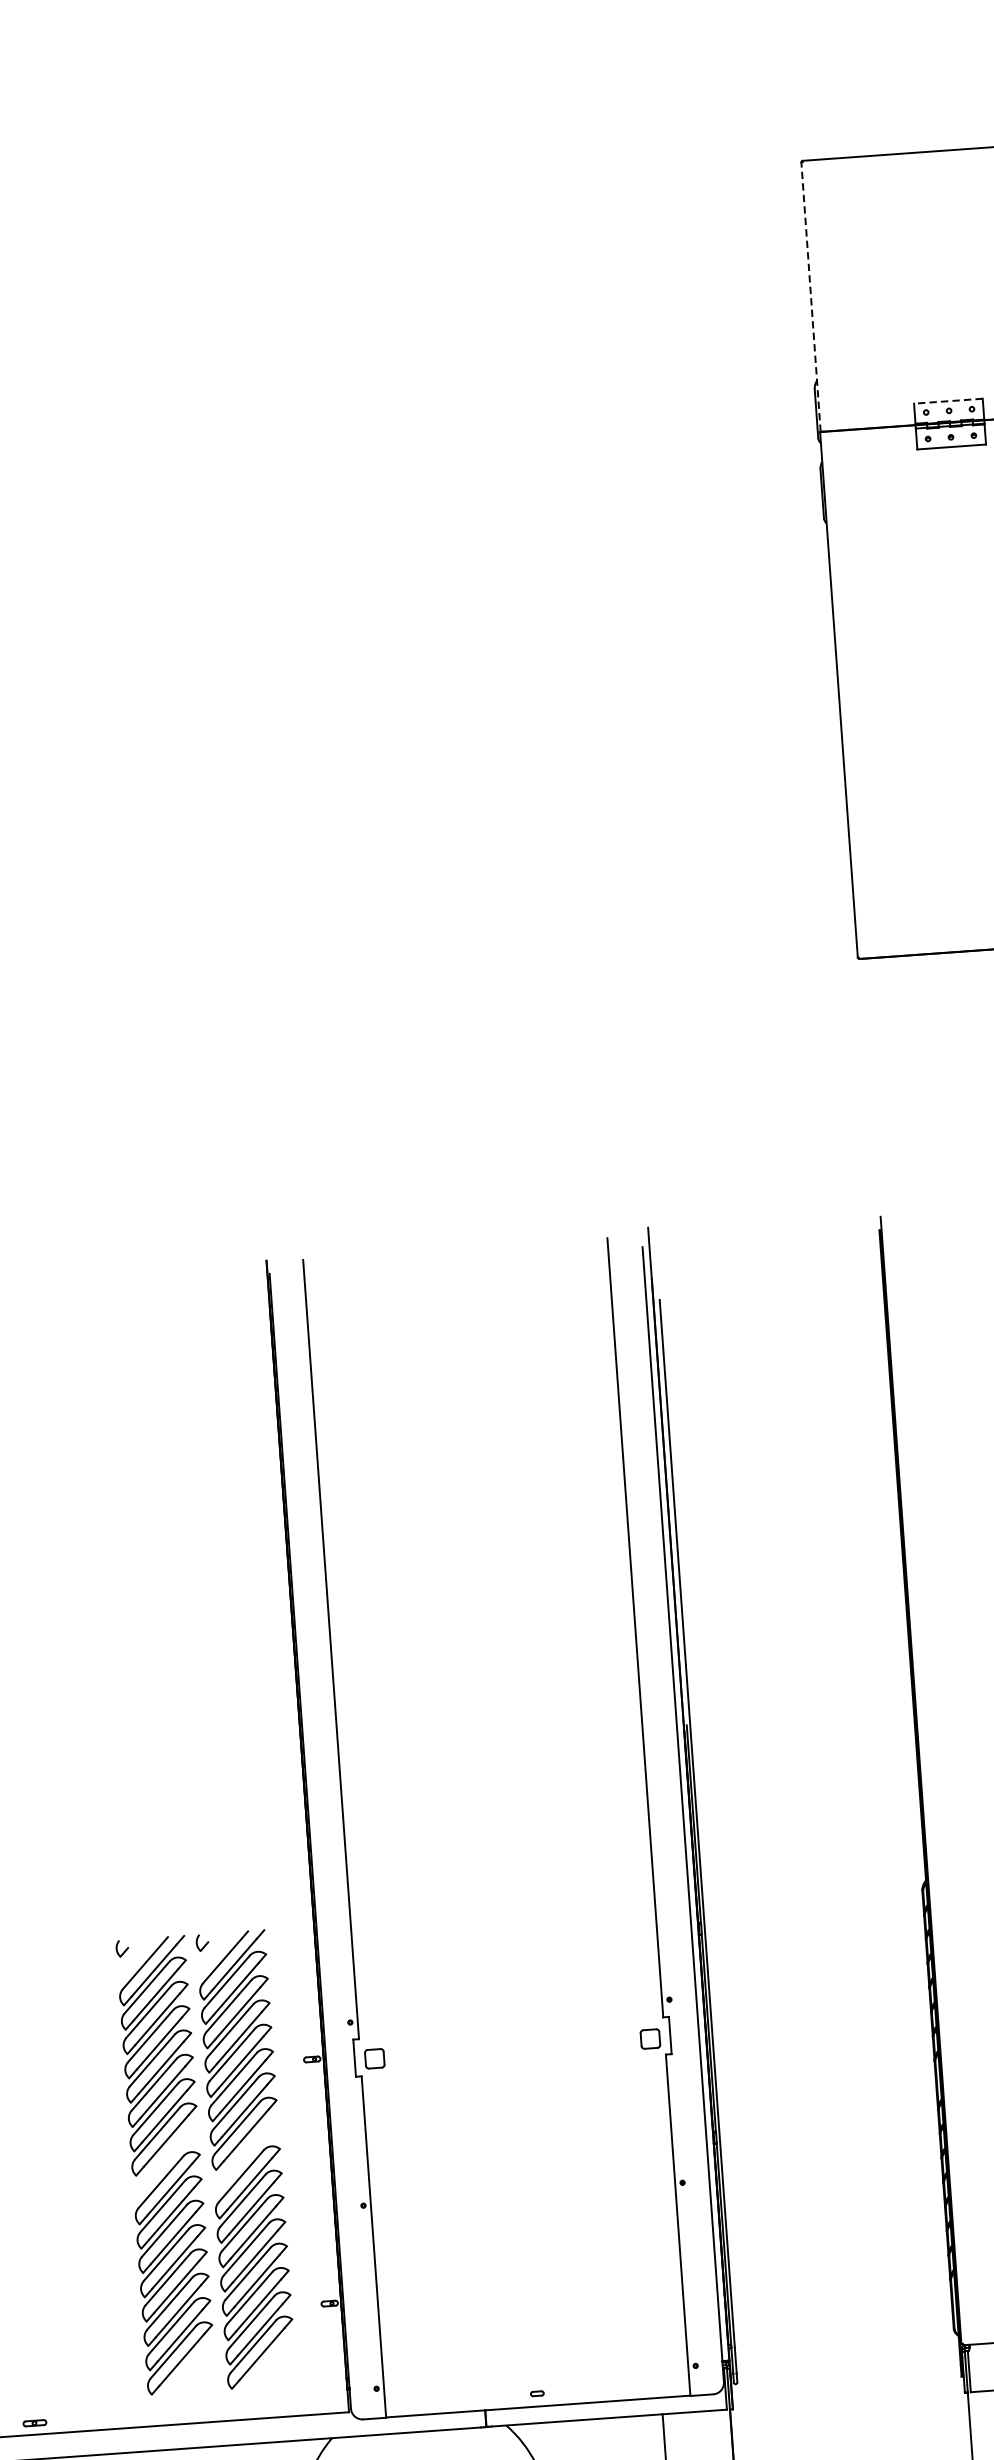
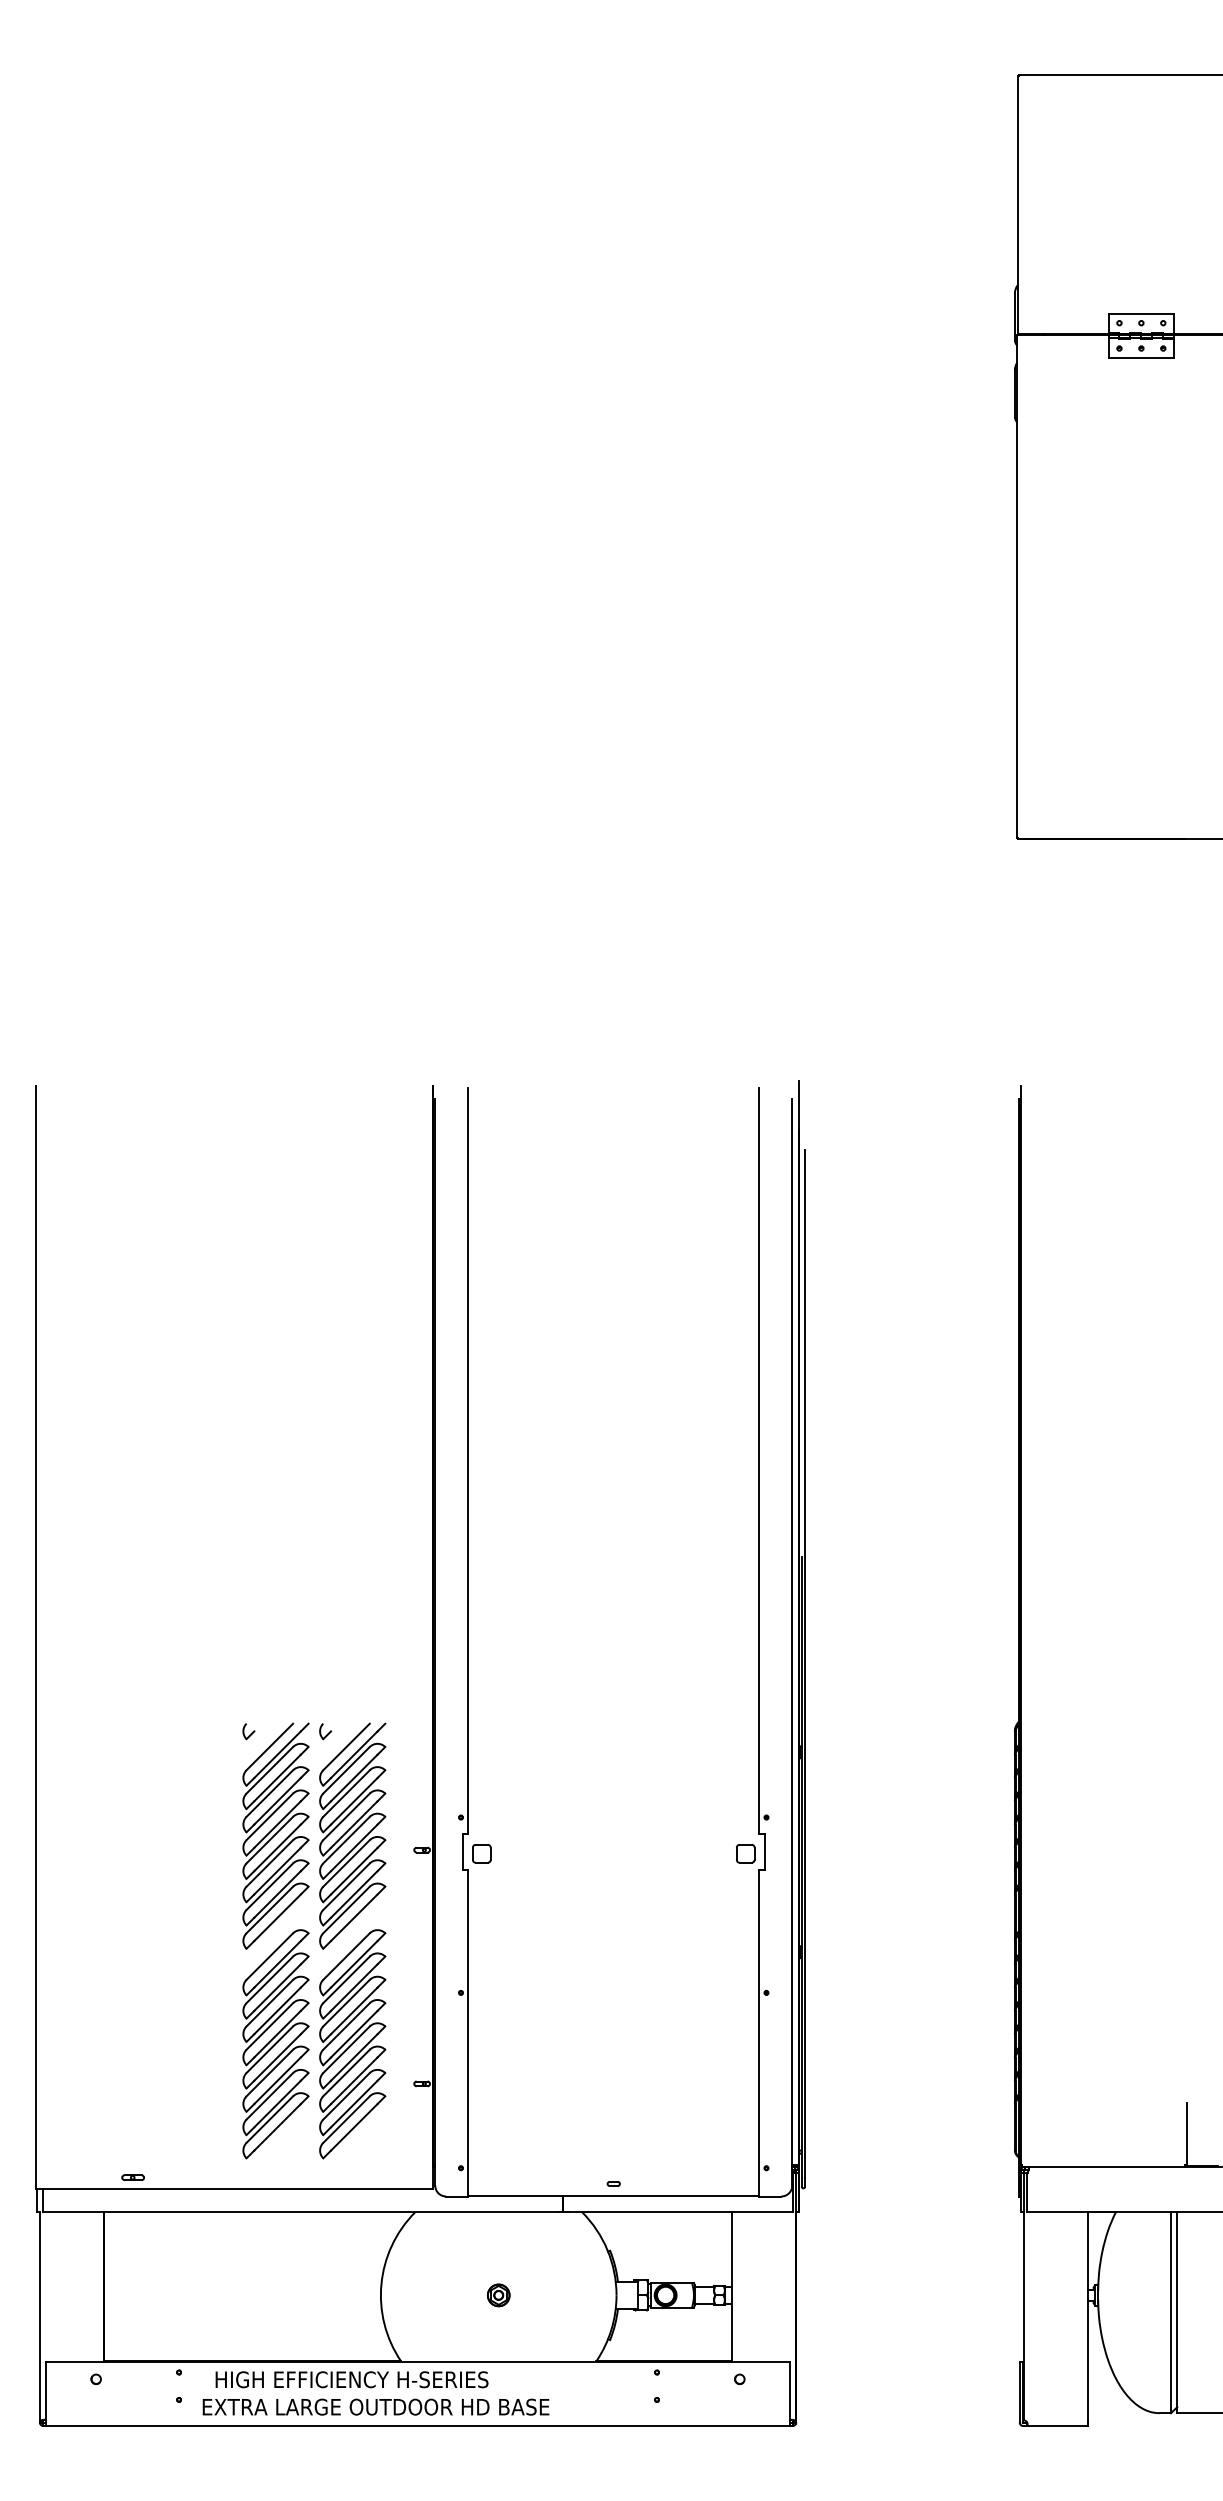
line: (810, 296) -> (1017, 204), dashed -> solid
line: (948, 400) -> (1141, 313), dashed -> solid

